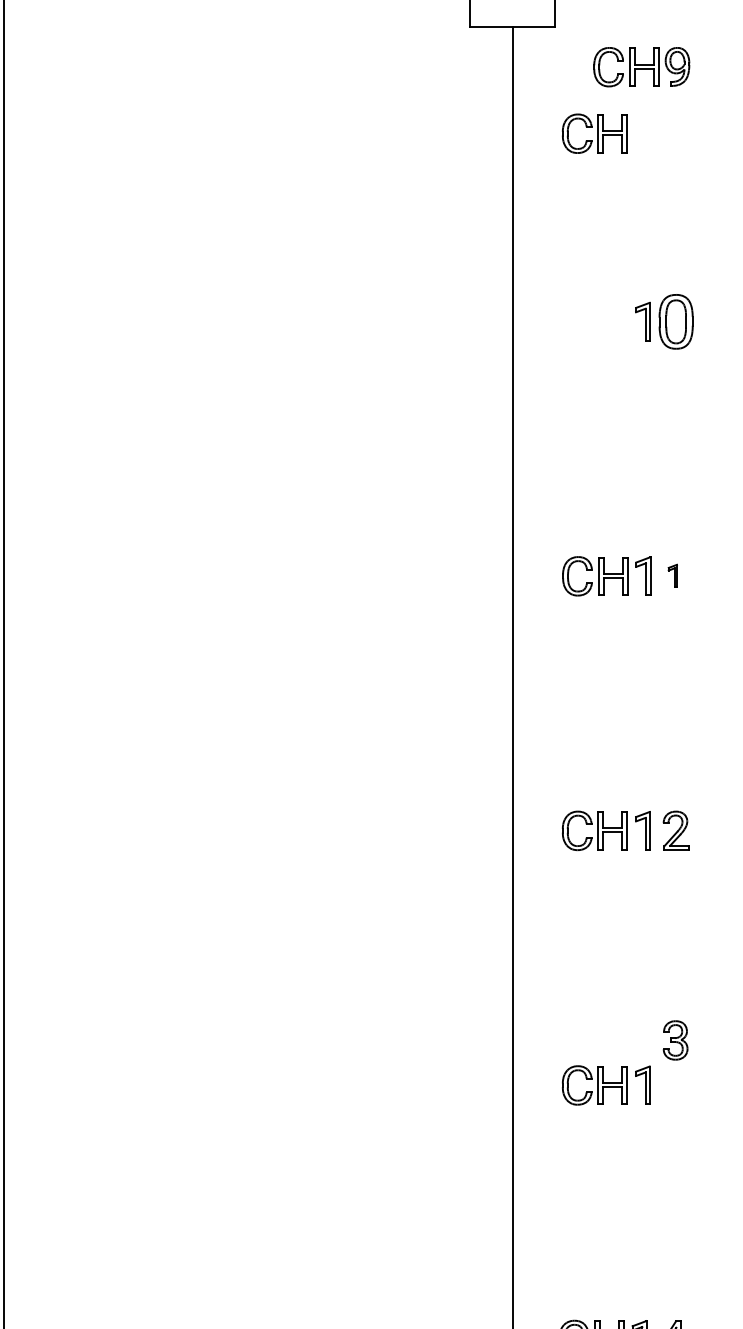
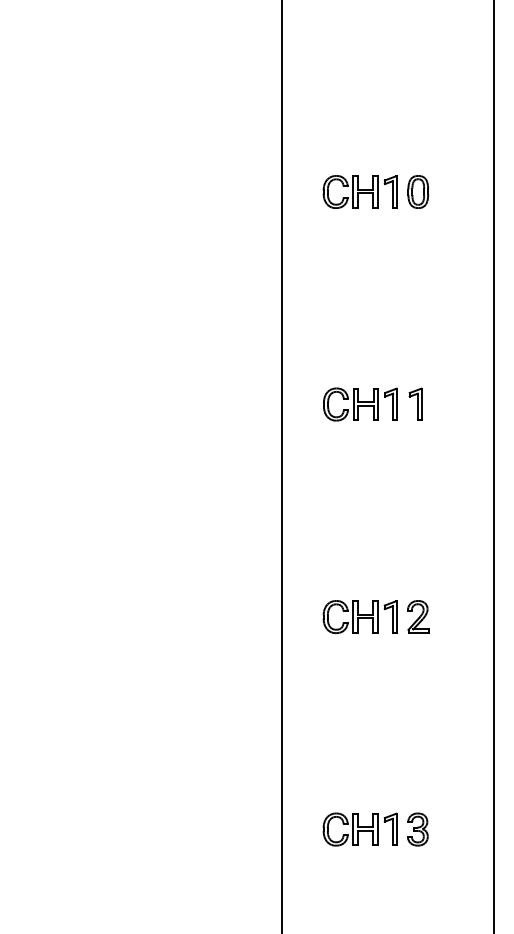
part: (594, 133) -> (350, 191), moved
part: (675, 321) -> (417, 191), size x0.71
part: (672, 575) -> (415, 403), size x1.67
part: (675, 1040) -> (417, 829), moved

